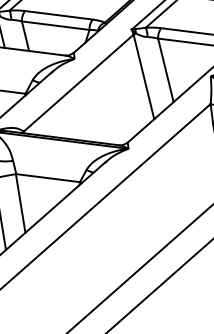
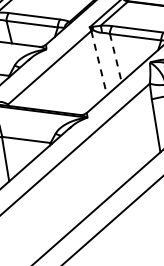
line: (165, 70) -> (115, 58), solid -> dashed
line: (144, 77) -> (99, 63), solid -> dashed

